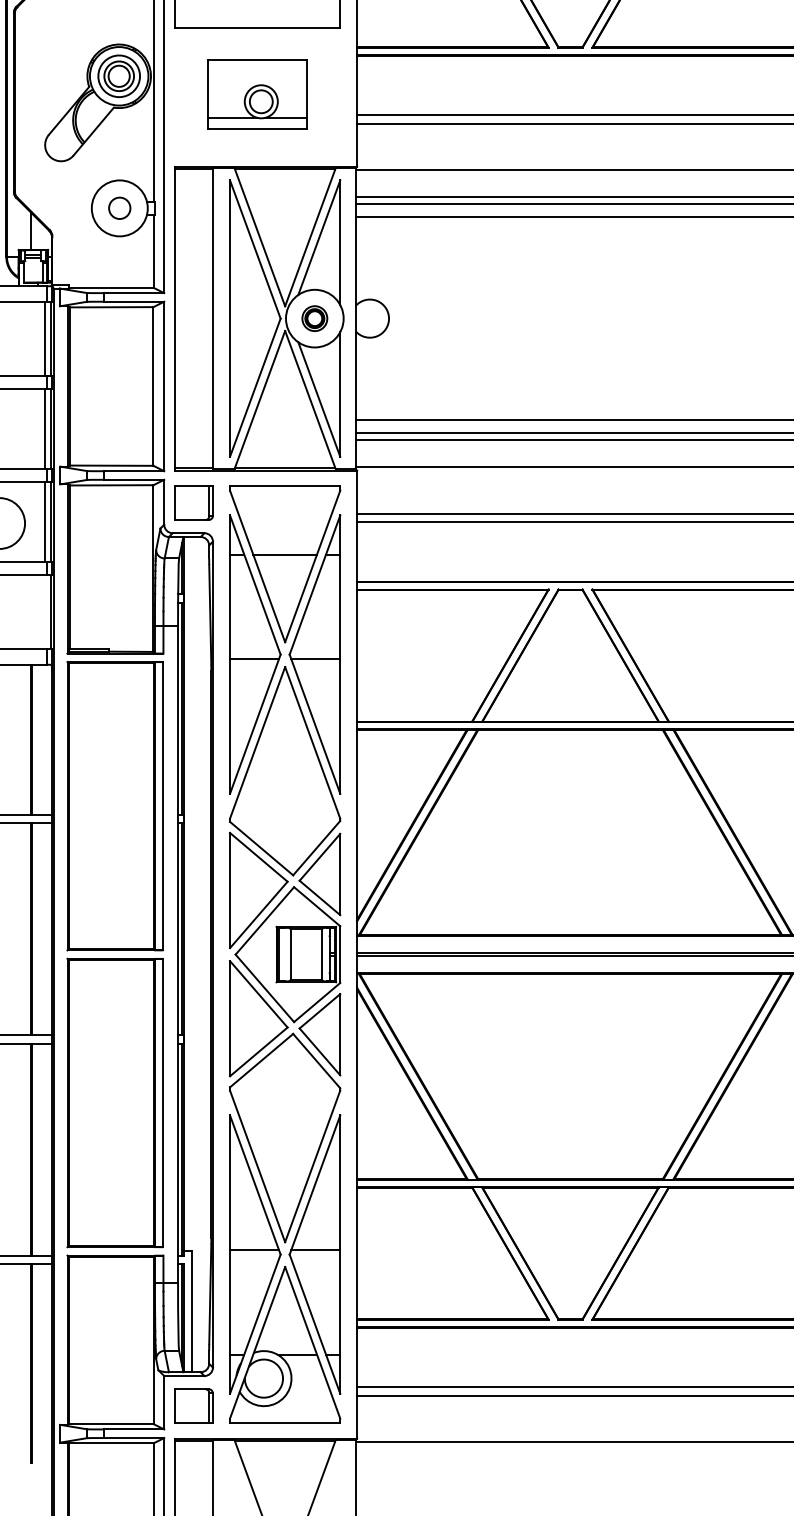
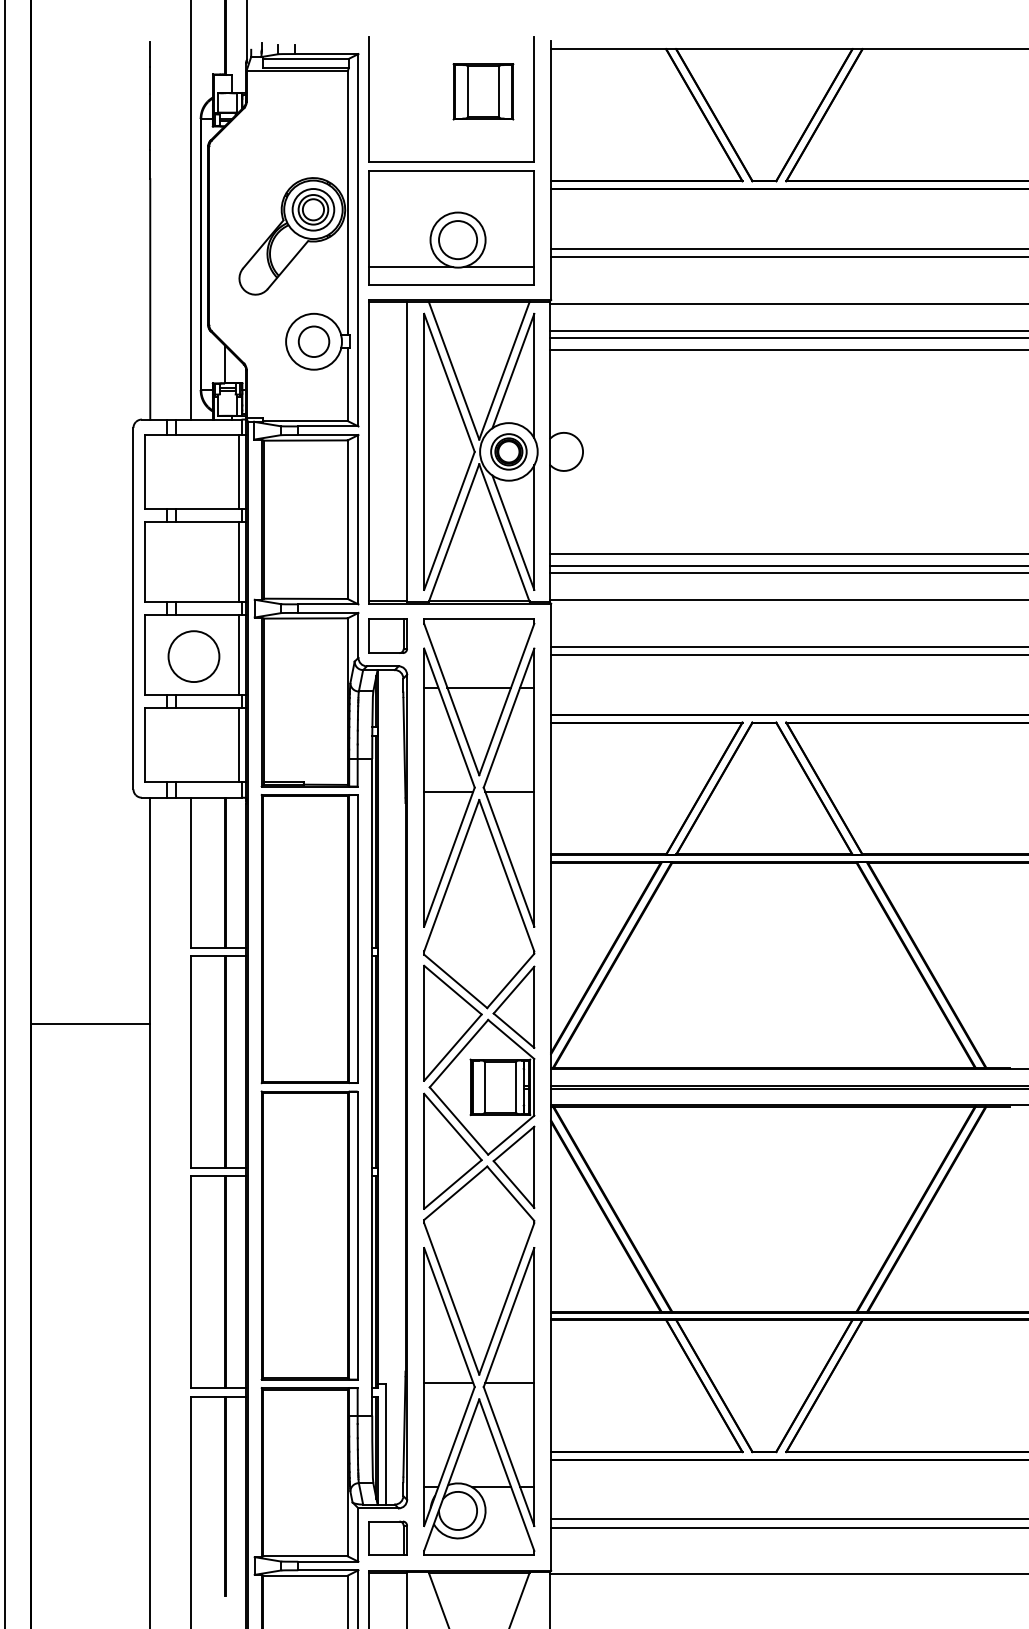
part: (257, 94) -> (451, 227), size x1.67
circle: (119, 208) -> (313, 341), size x1.43
part: (314, 318) -> (508, 451), size x1.43
line: (45, 612) -> (239, 745), added

